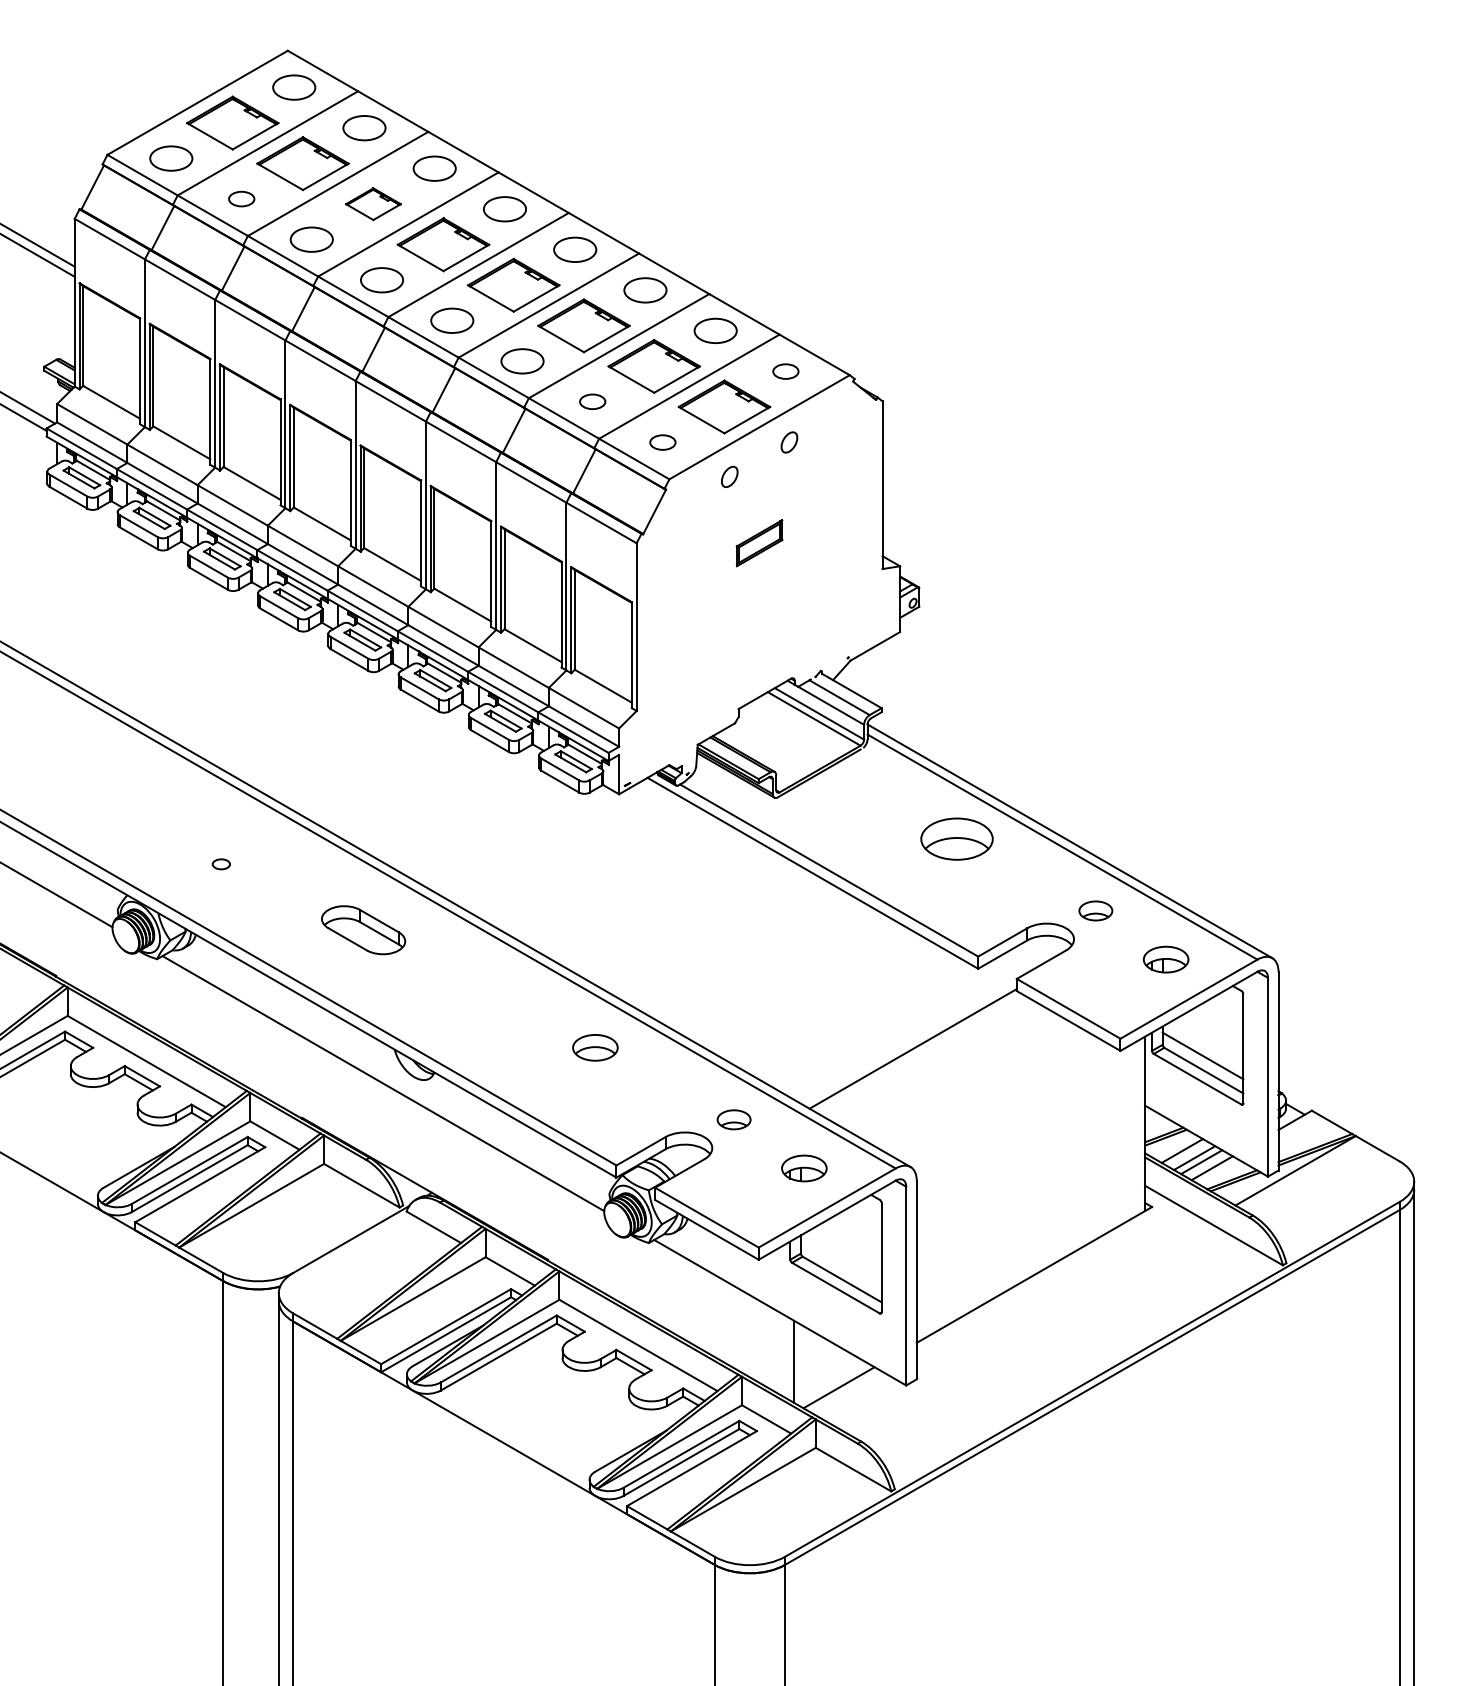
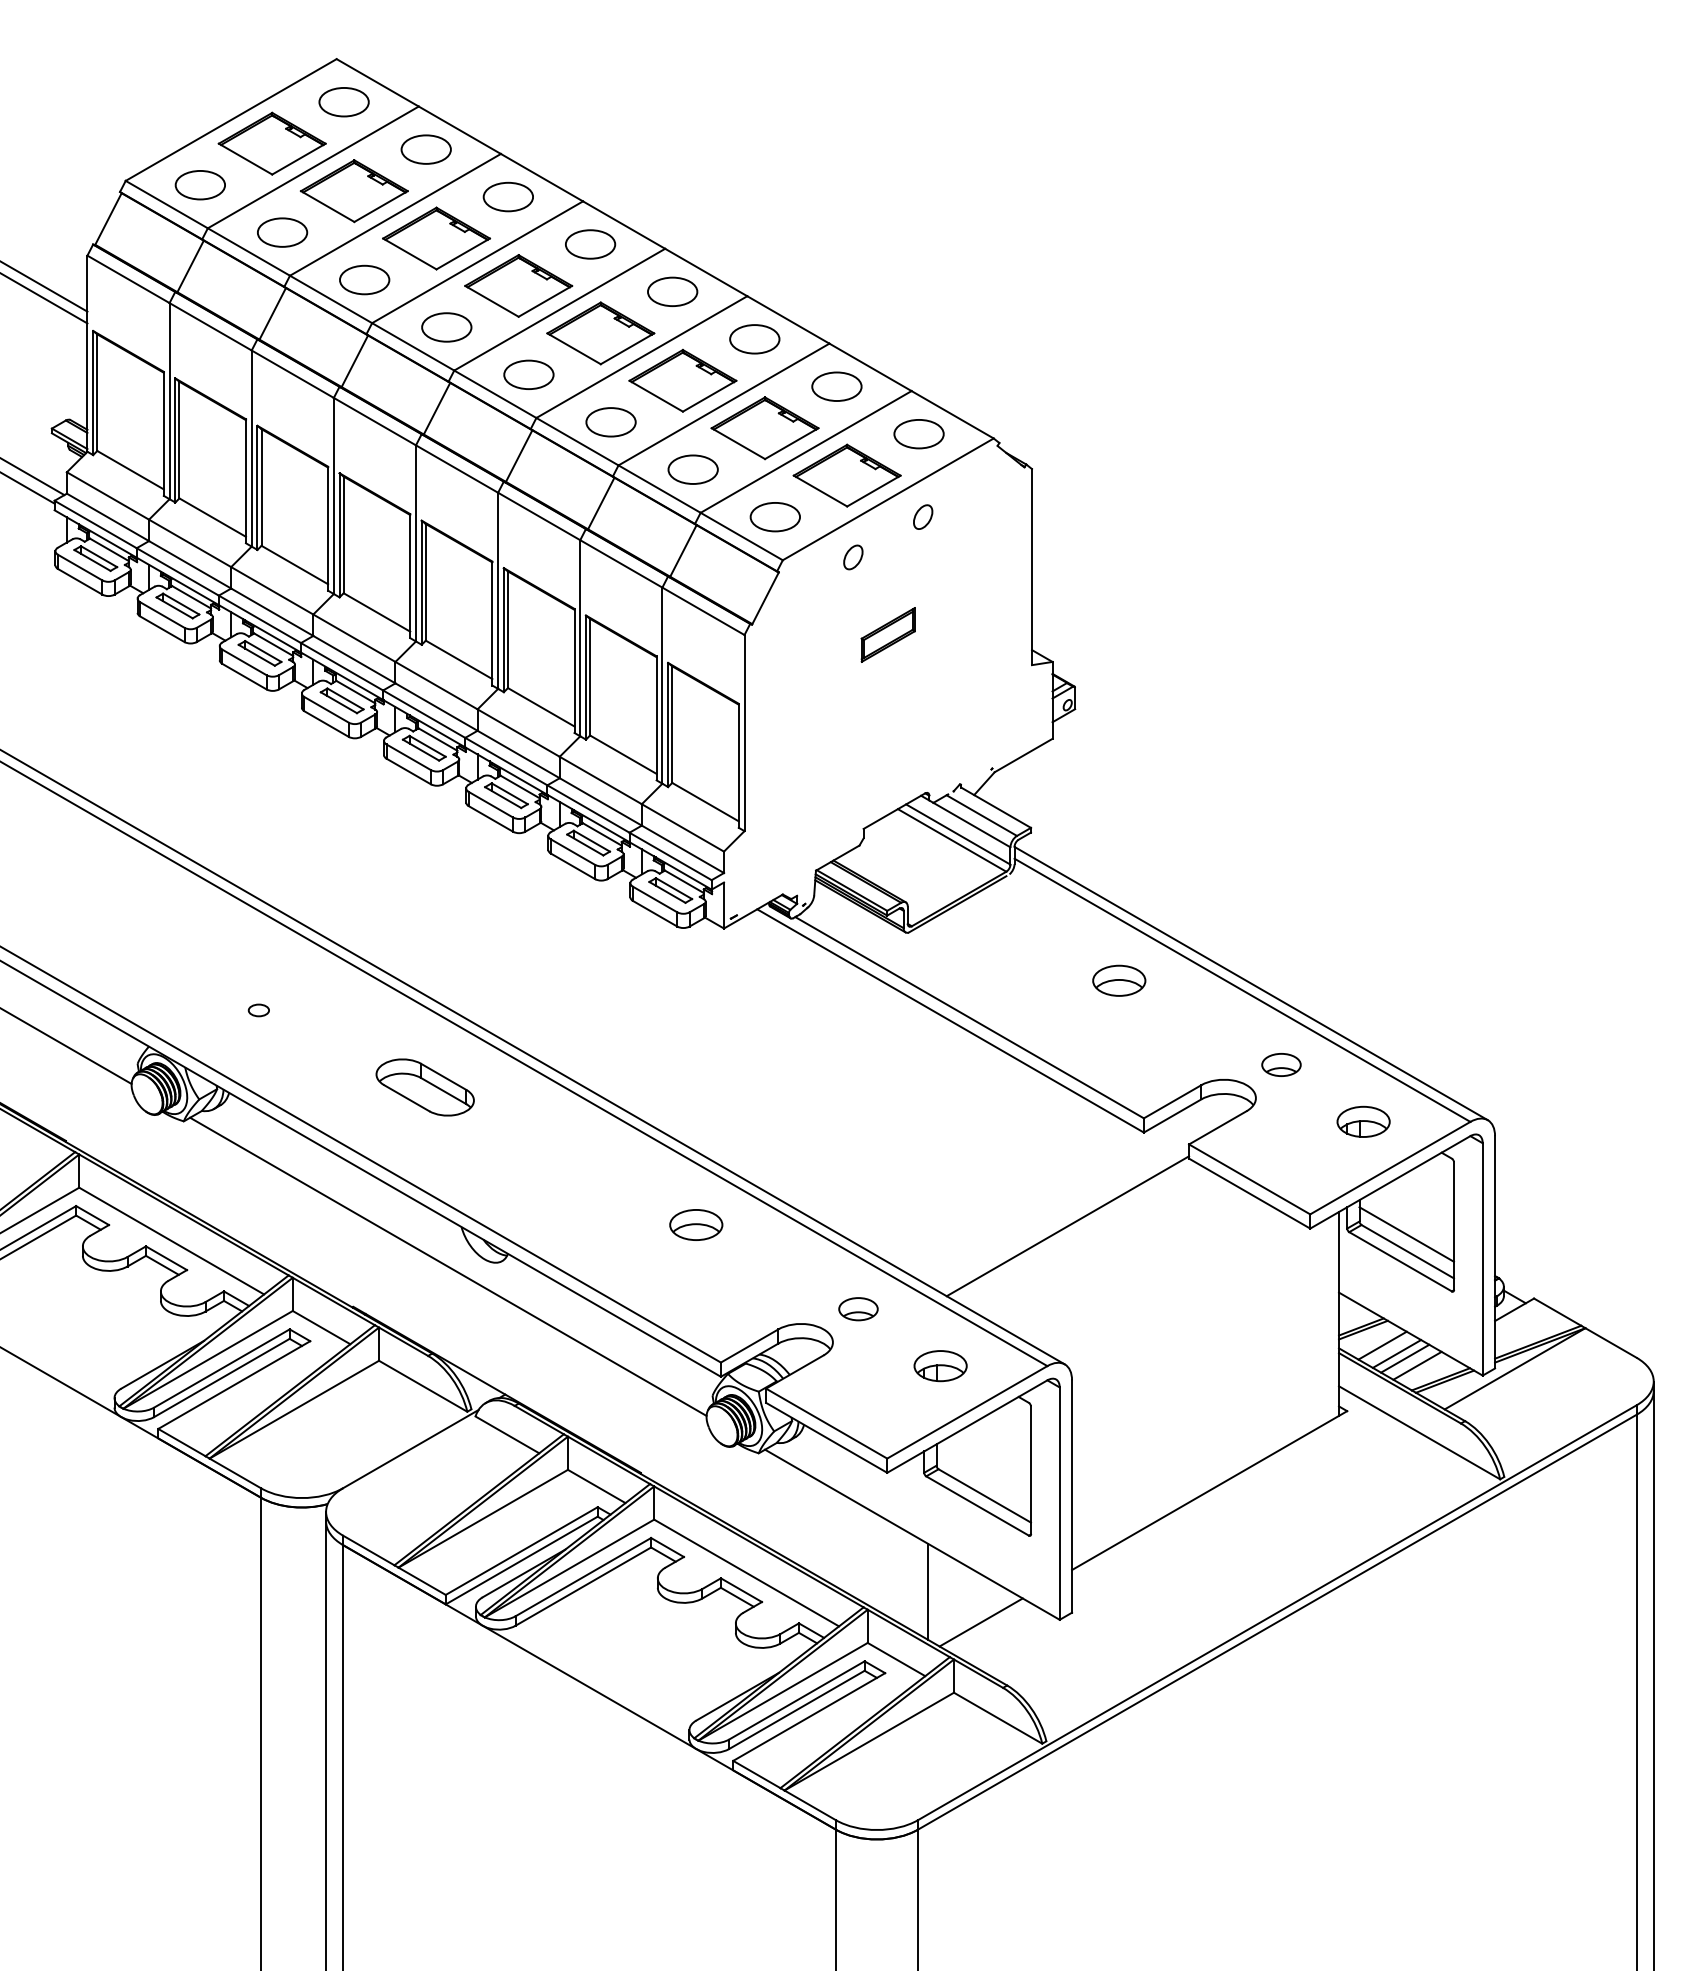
part: (241, 199) -> (282, 232), size x1.67
part: (373, 204) -> (436, 238), size x1.67
part: (785, 371) -> (918, 434), size x1.67
part: (592, 401) -> (692, 469), size x1.67
part: (662, 442) -> (774, 517), size x1.67
part: (957, 838) -> (1119, 980), size x0.62

